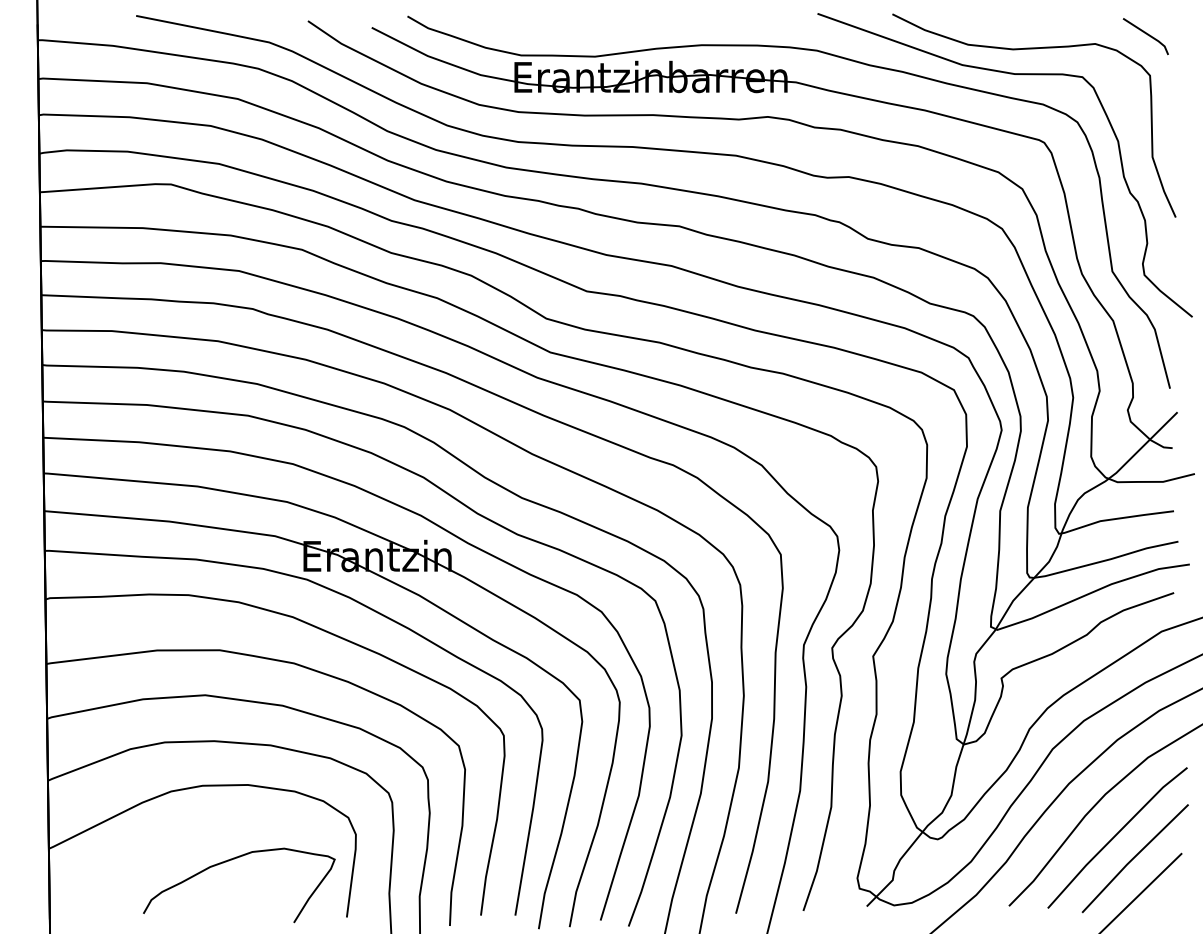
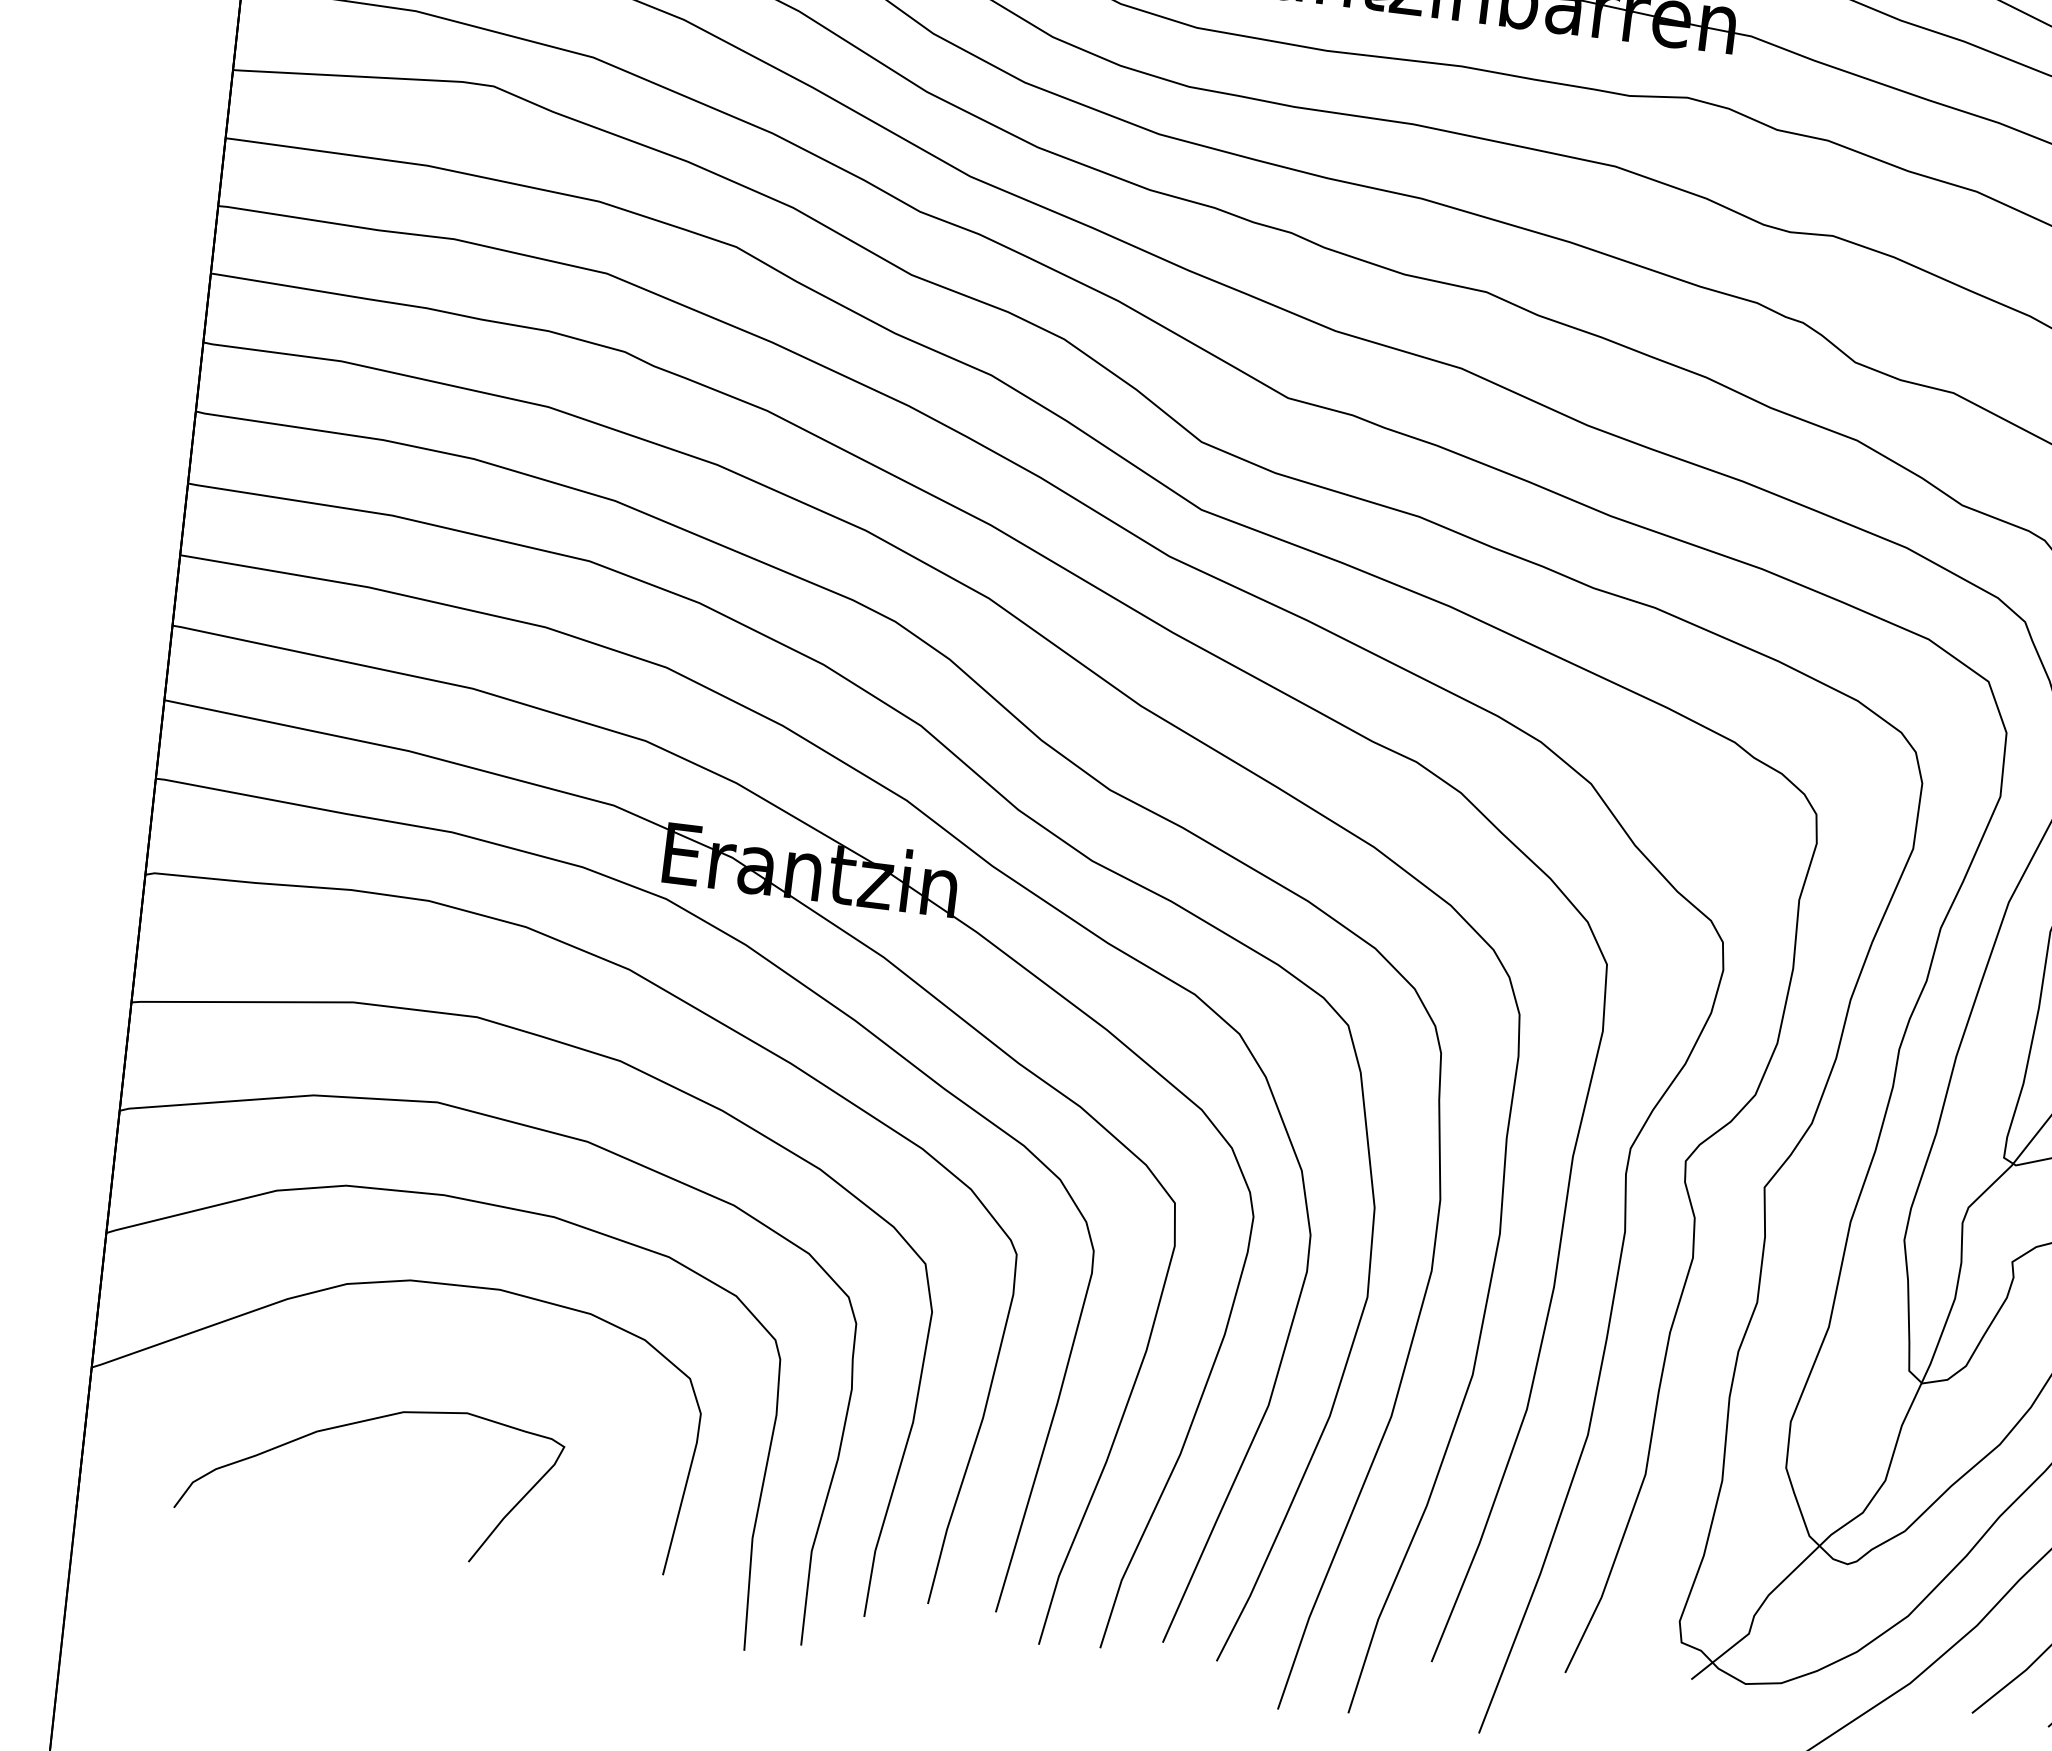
part: (229, 861) -> (356, 1425), moved

